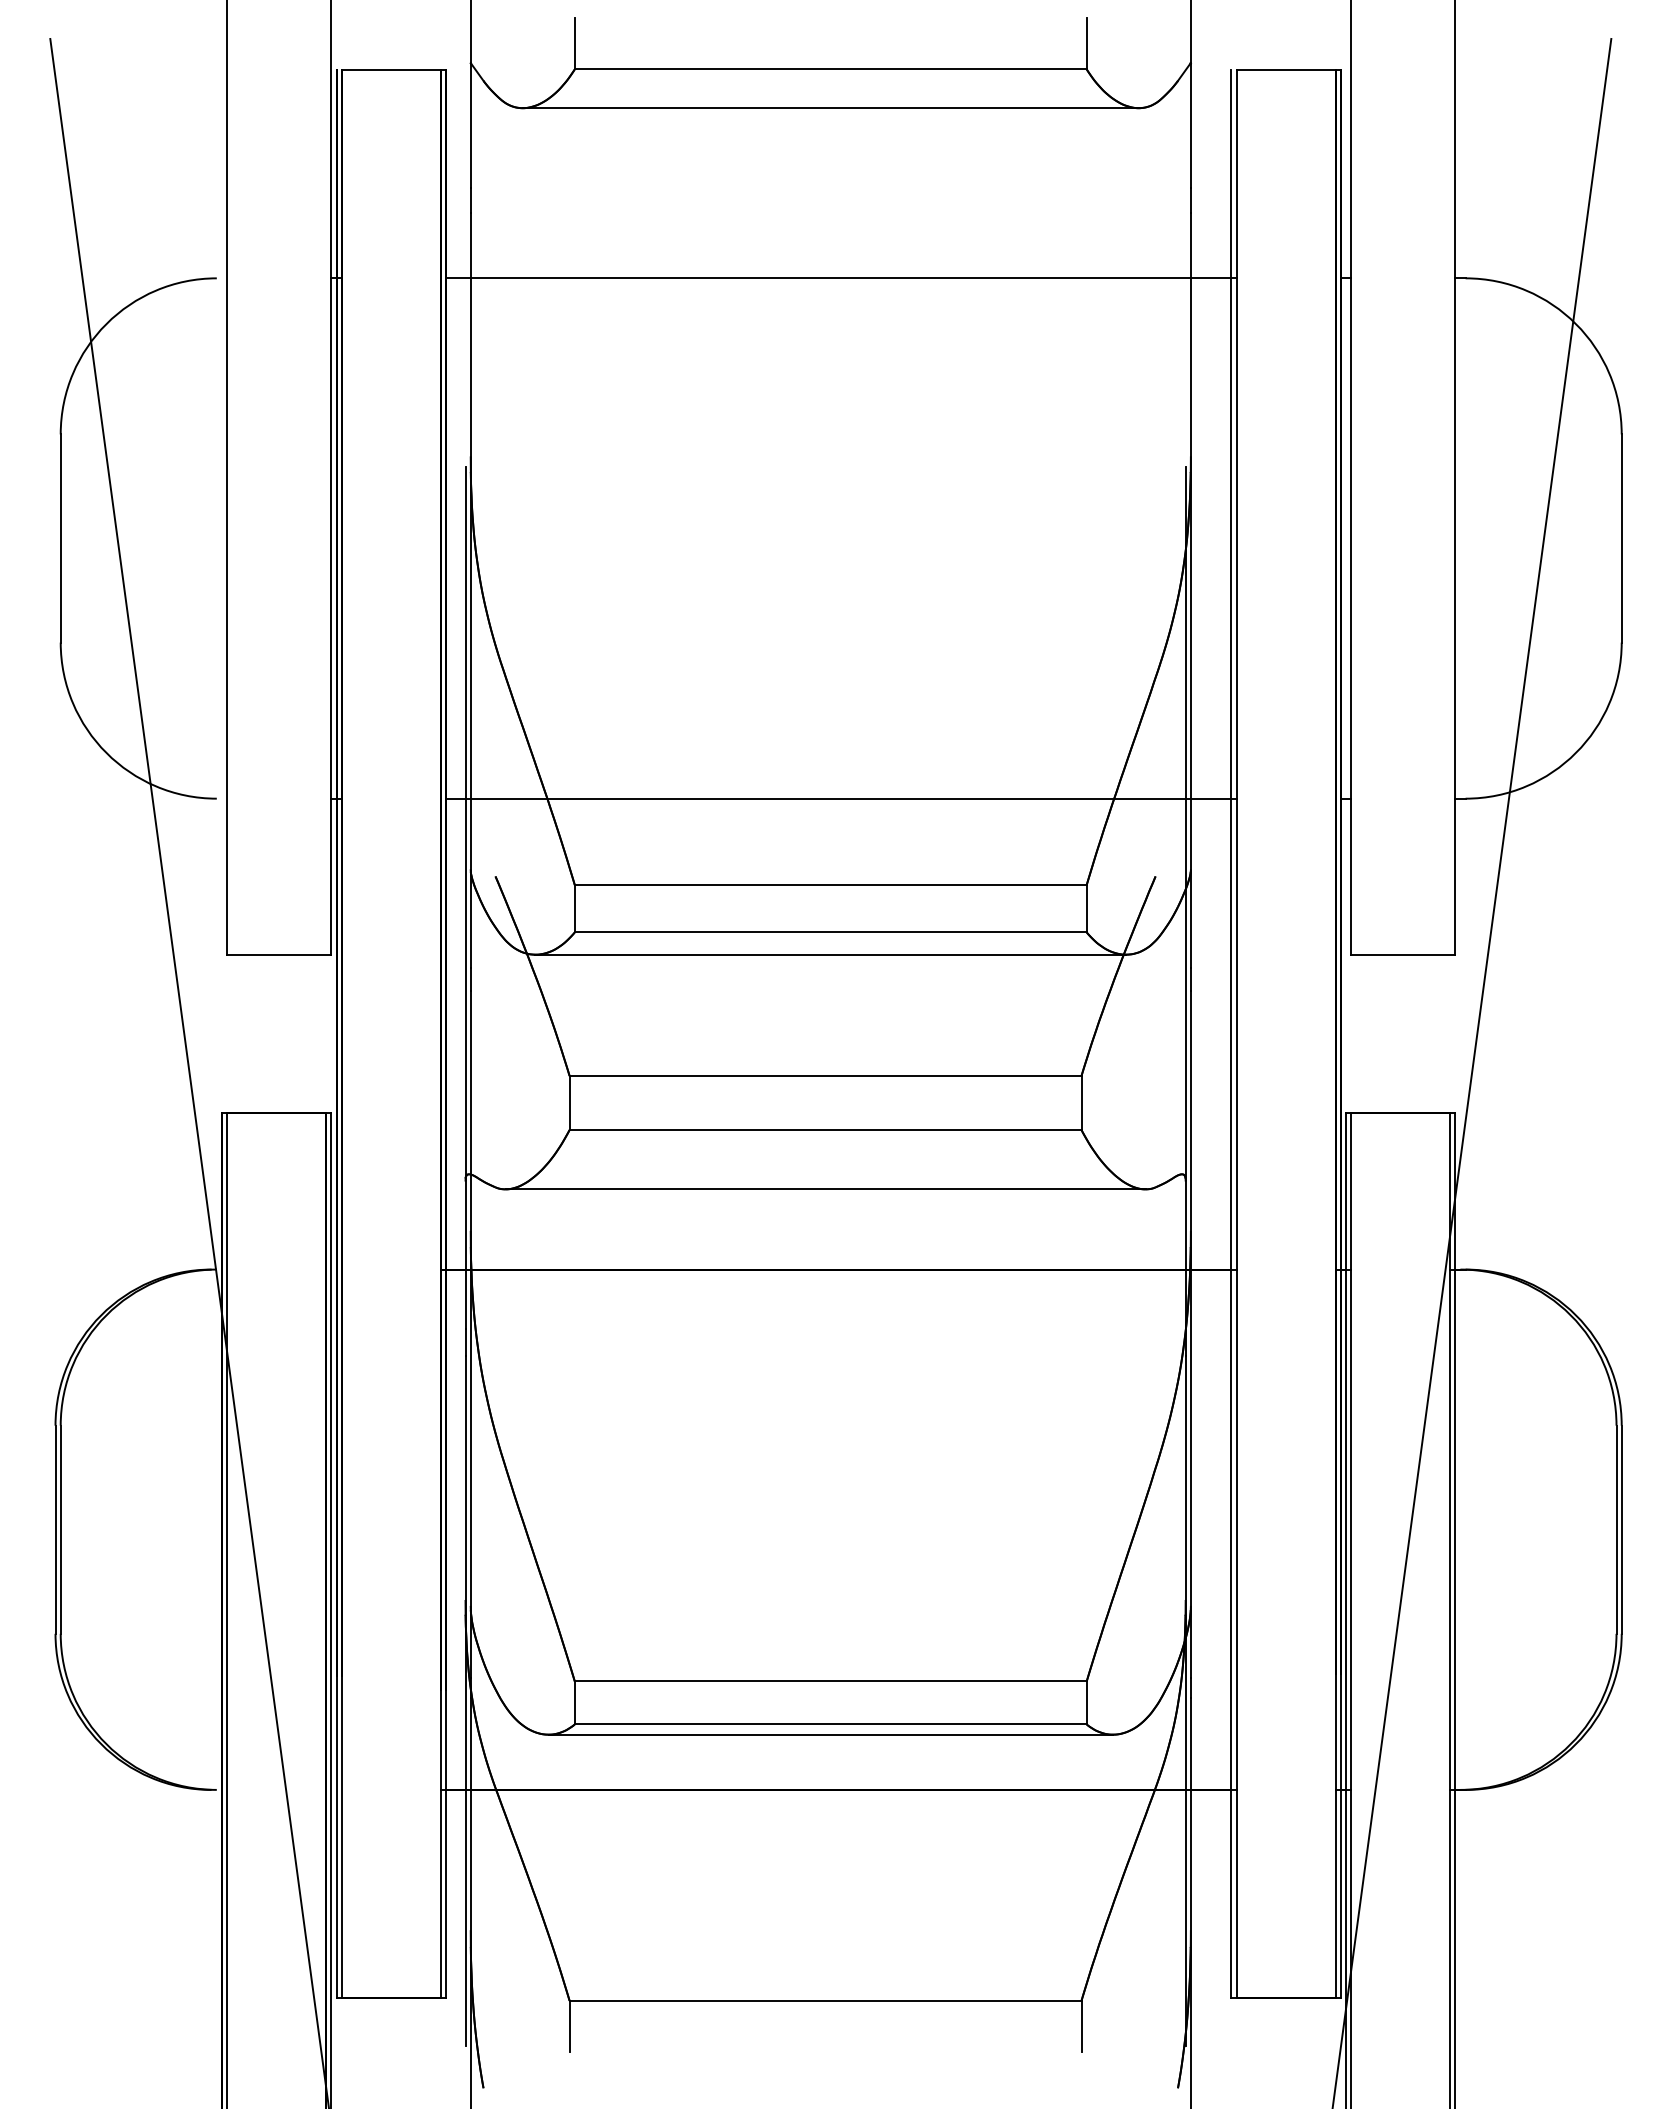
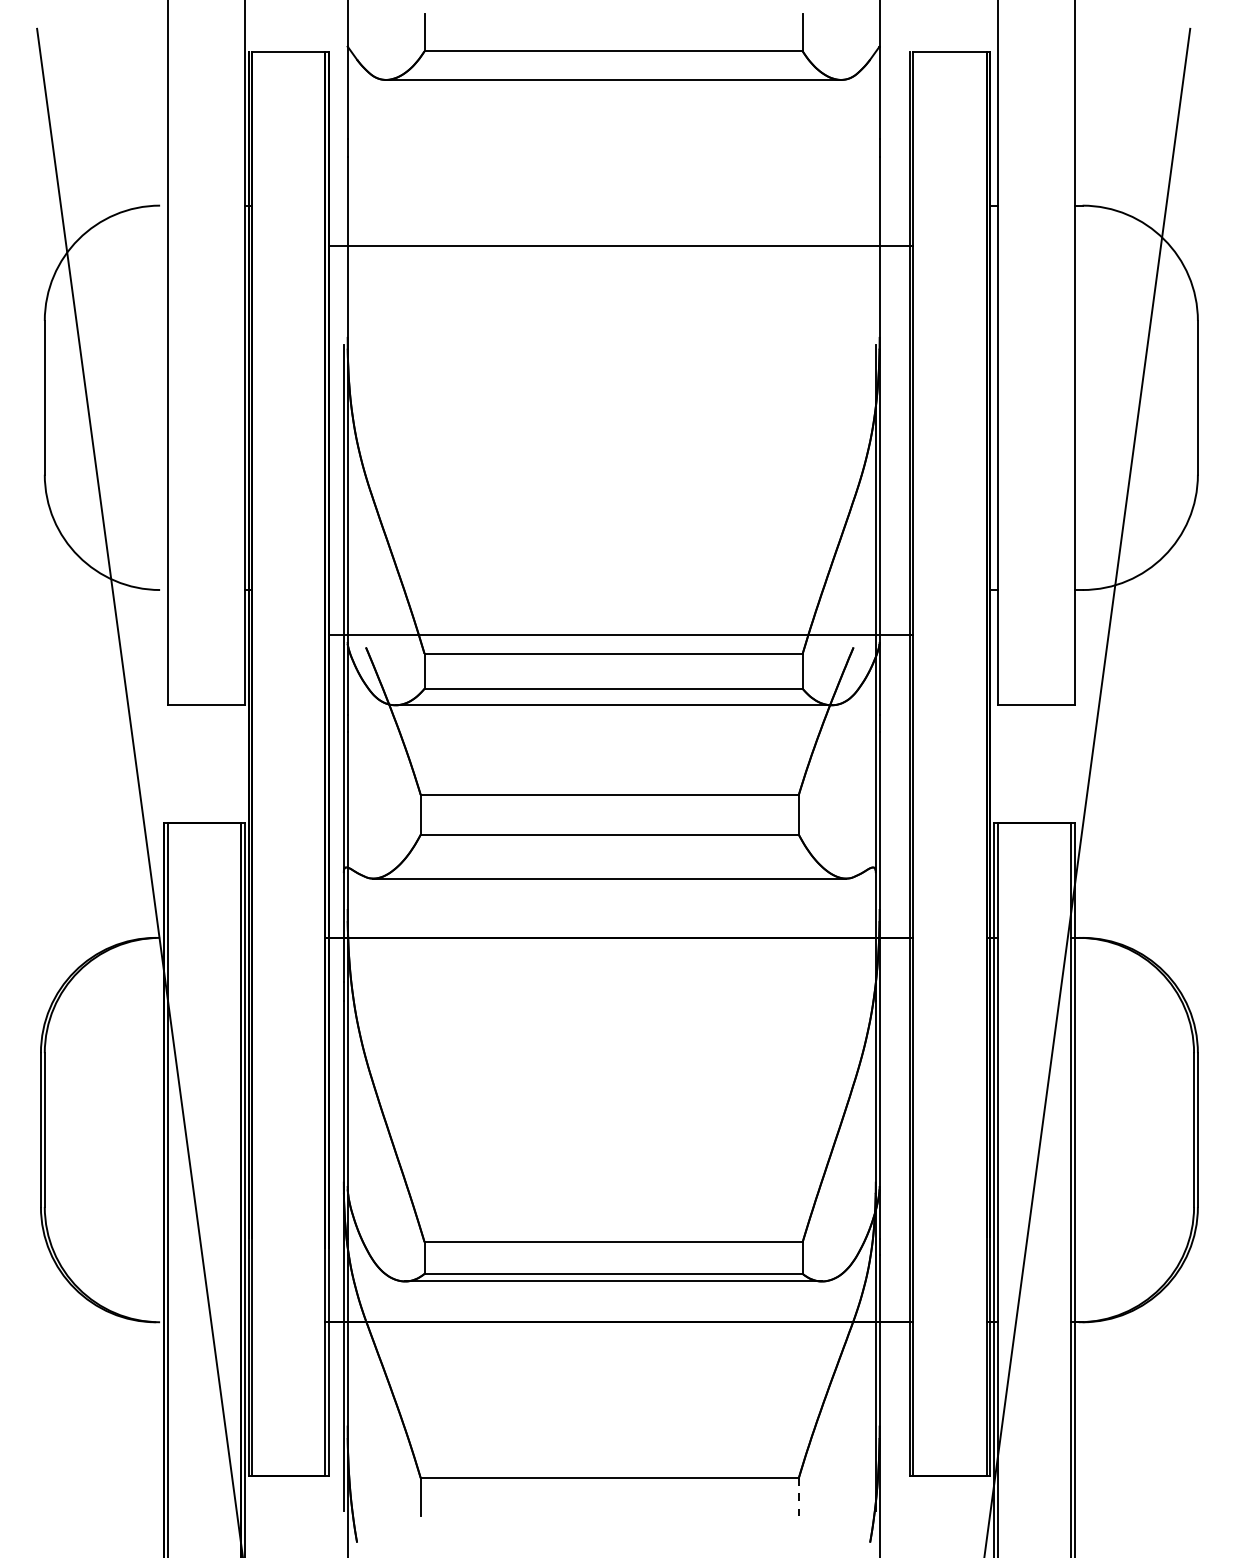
line: (840, 278) -> (620, 246), moved
line: (840, 798) -> (620, 634), moved
line: (1081, 2026) -> (798, 1497), solid -> dashed

